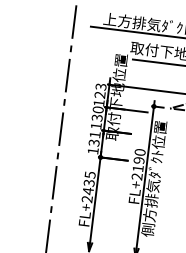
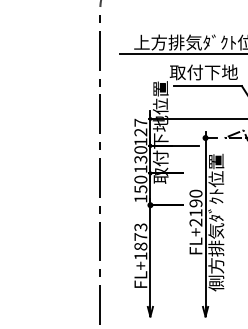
text: (100, 86) -> (140, 122), 123 -> 127
text: (94, 138) -> (140, 183), 131 -> 150
text: (88, 186) -> (140, 241), FL+2435 -> FL+1873

